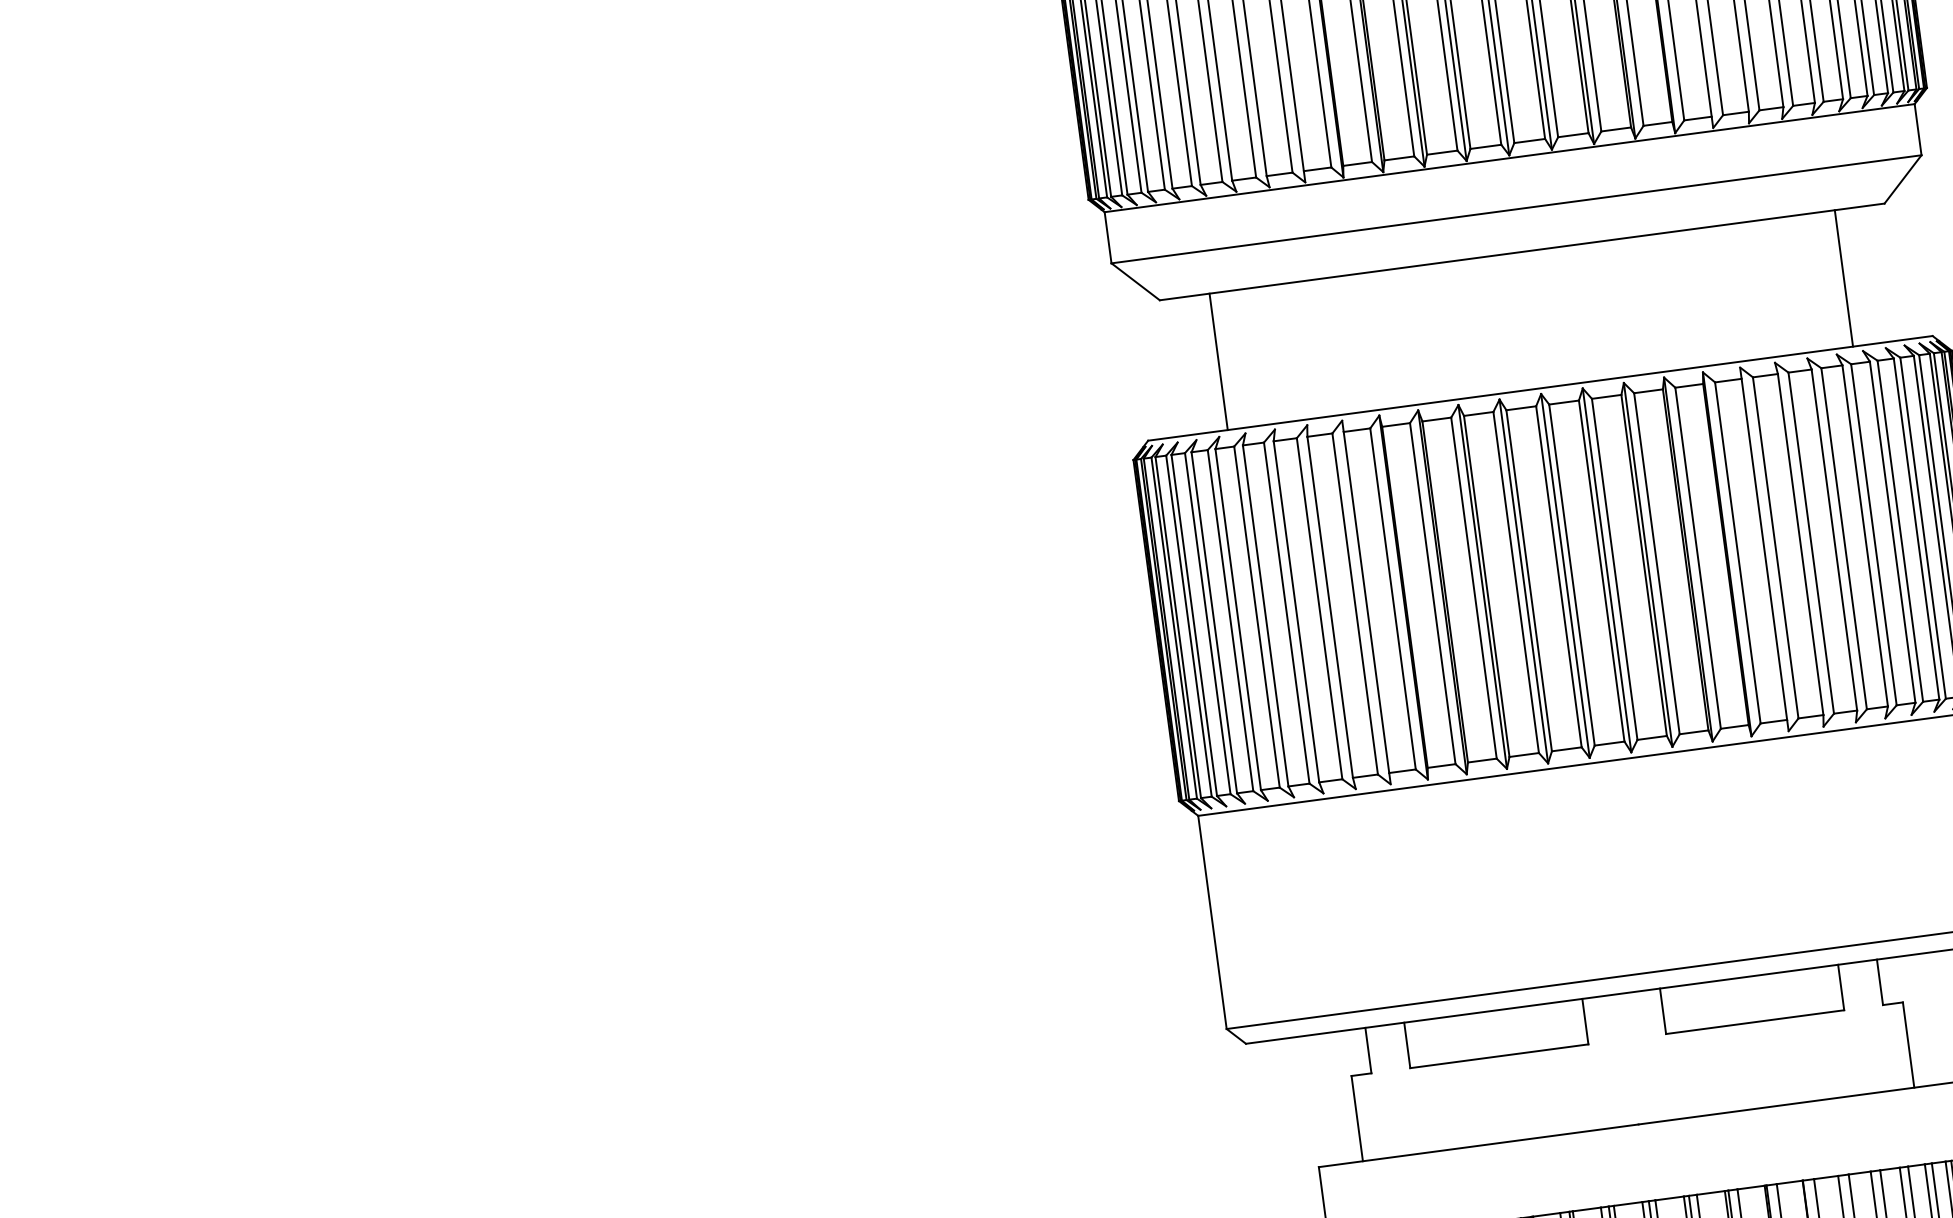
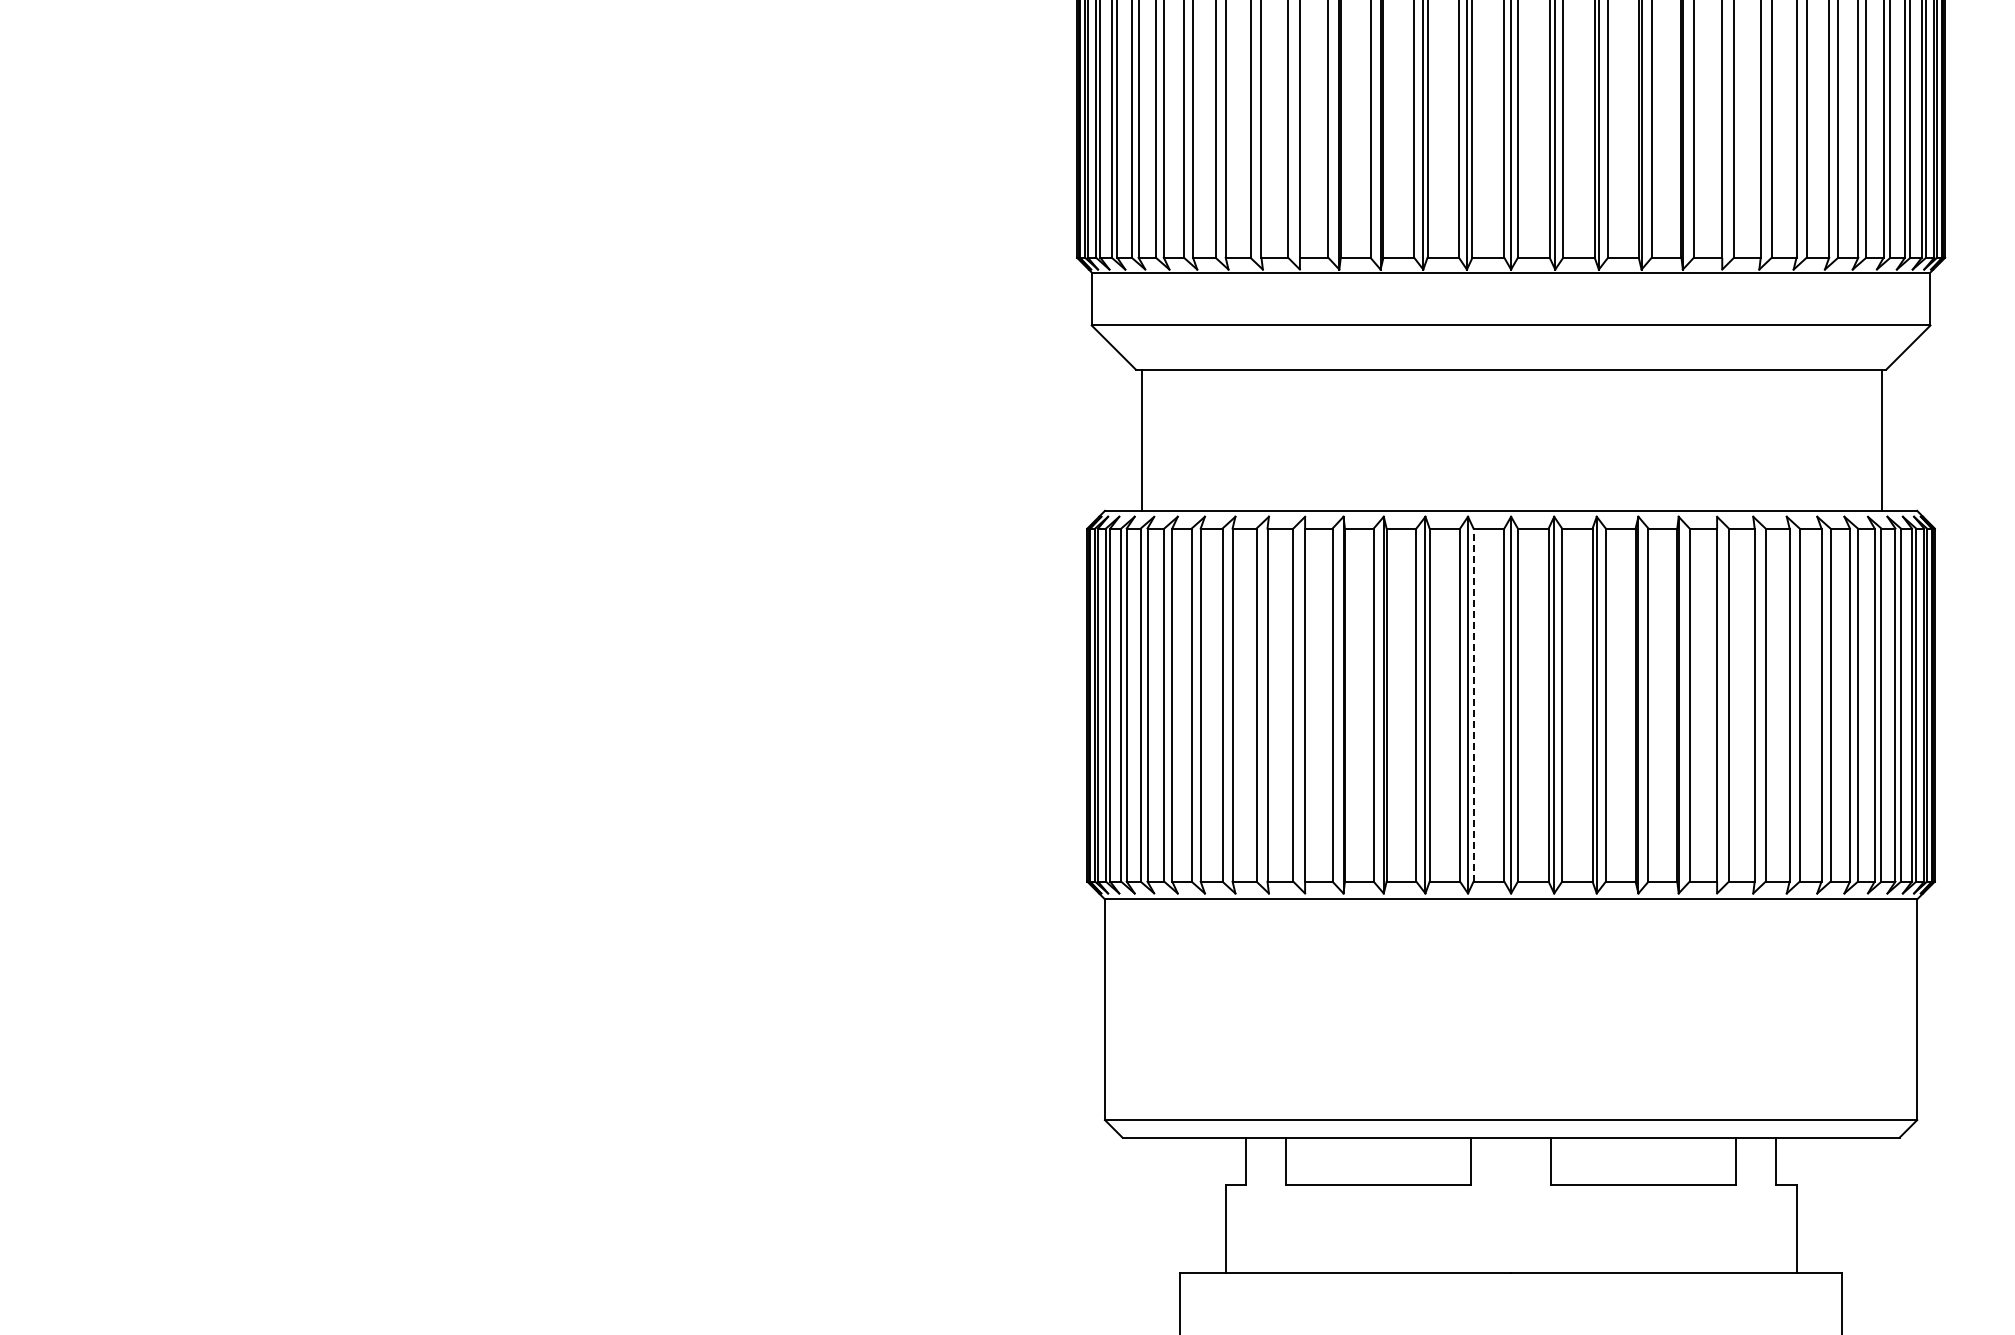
line: (1843, 277) -> (1881, 439), moved
line: (1218, 361) -> (1142, 439), moved
line: (1529, 581) -> (1473, 705), solid -> dashed

